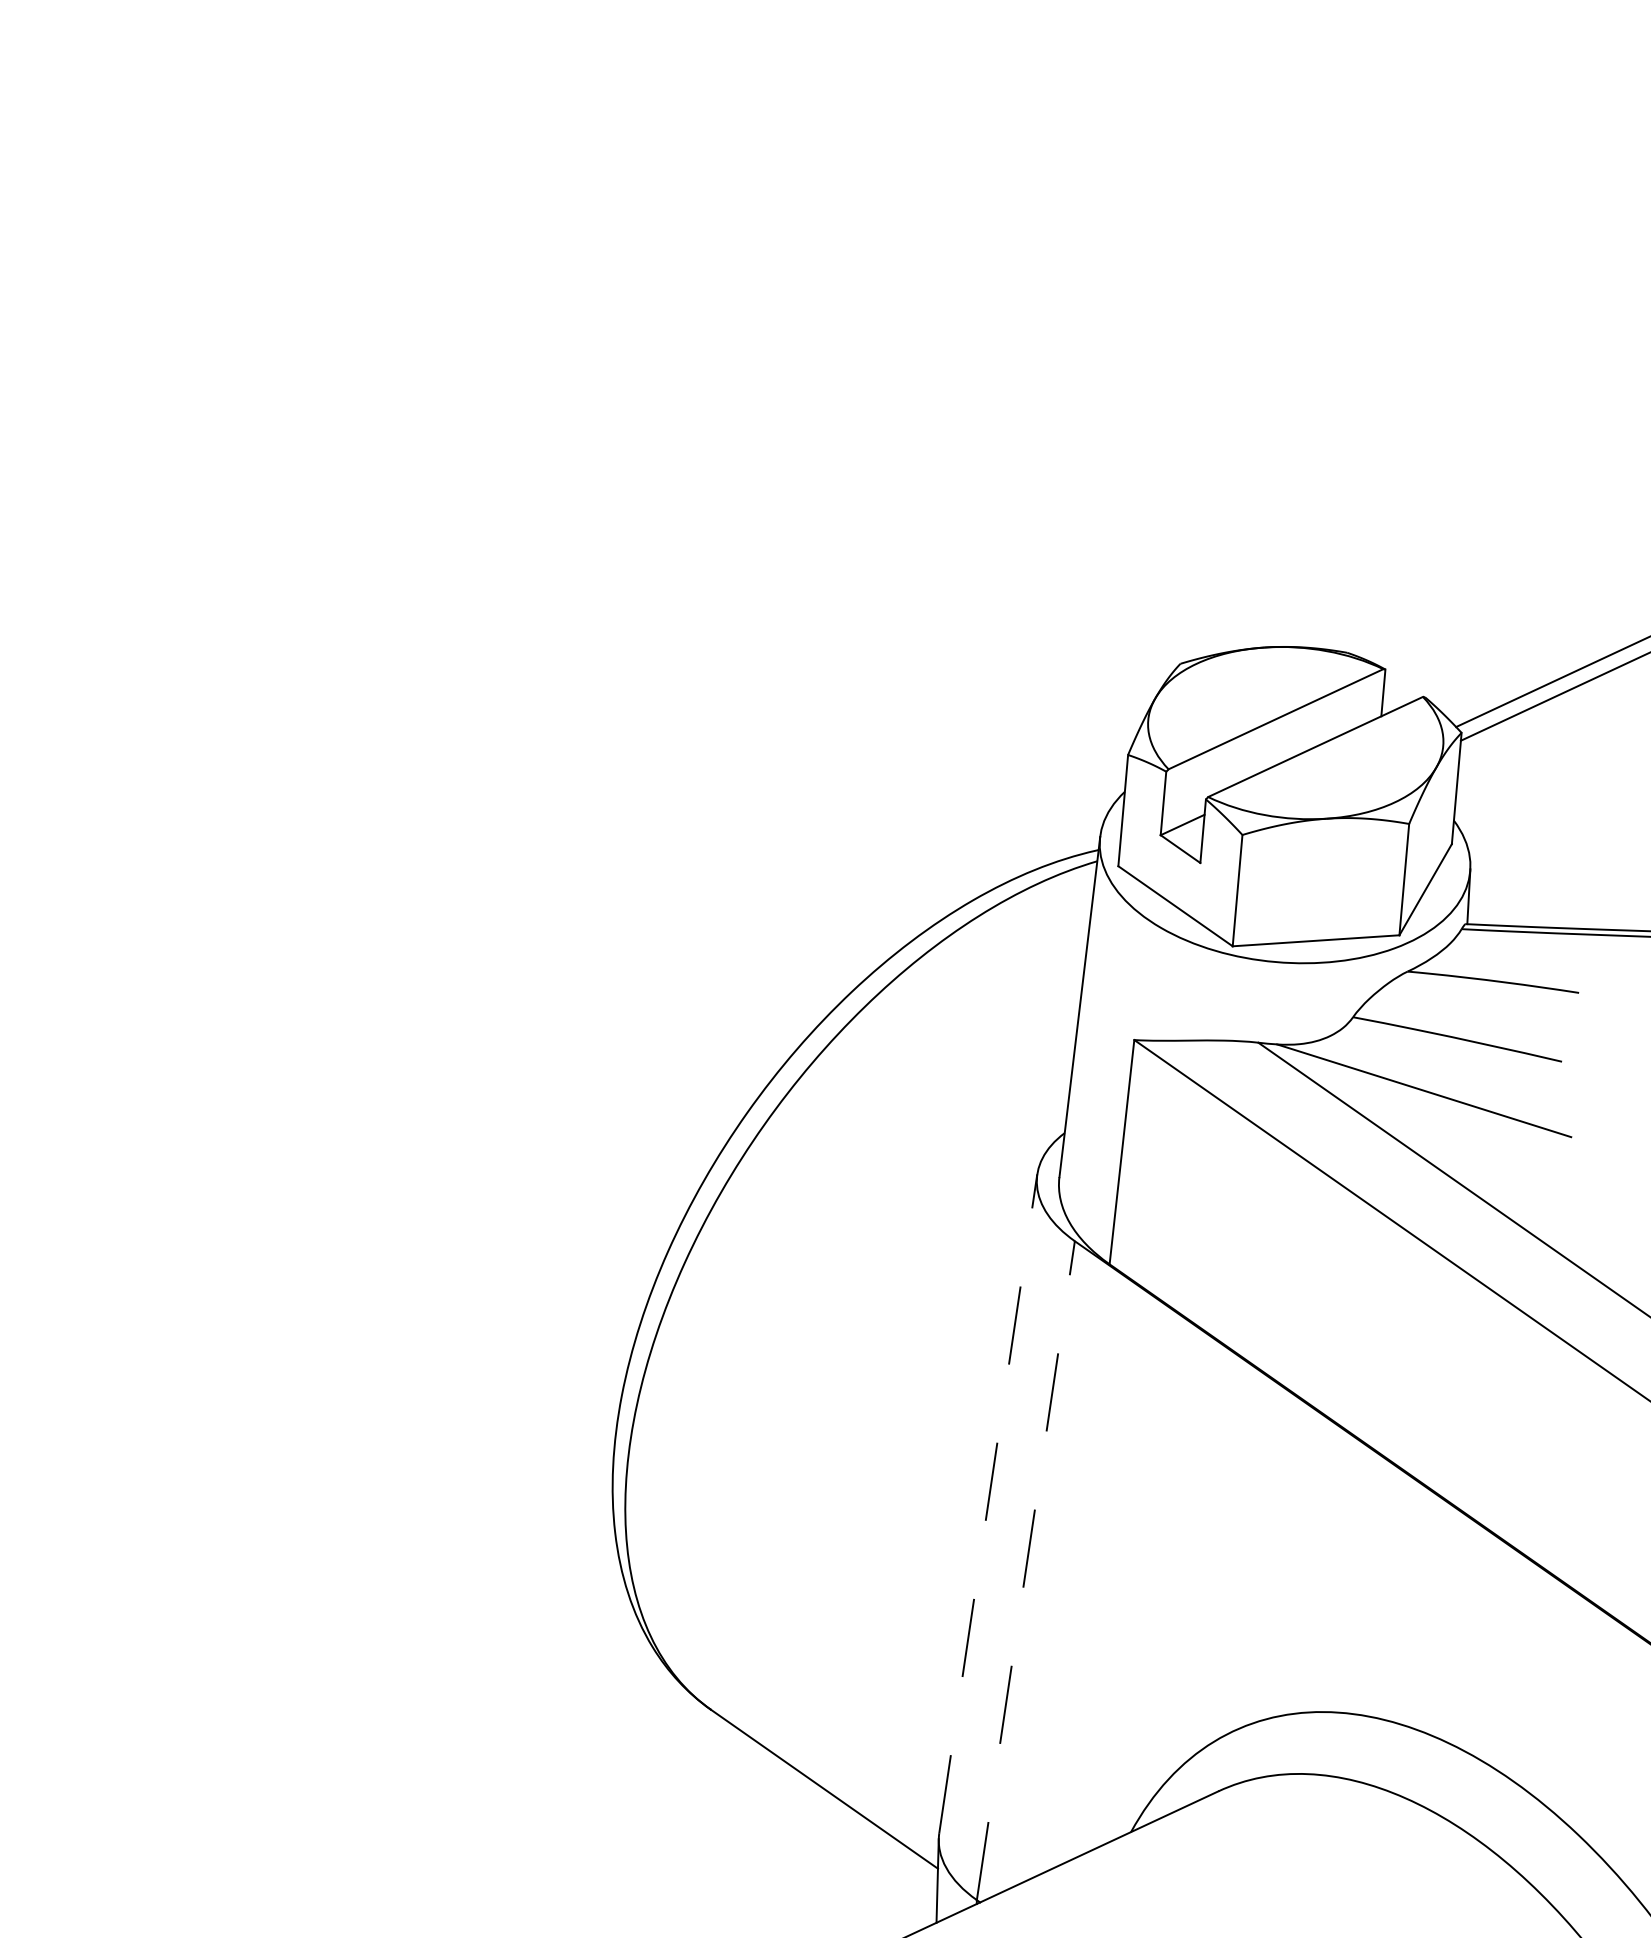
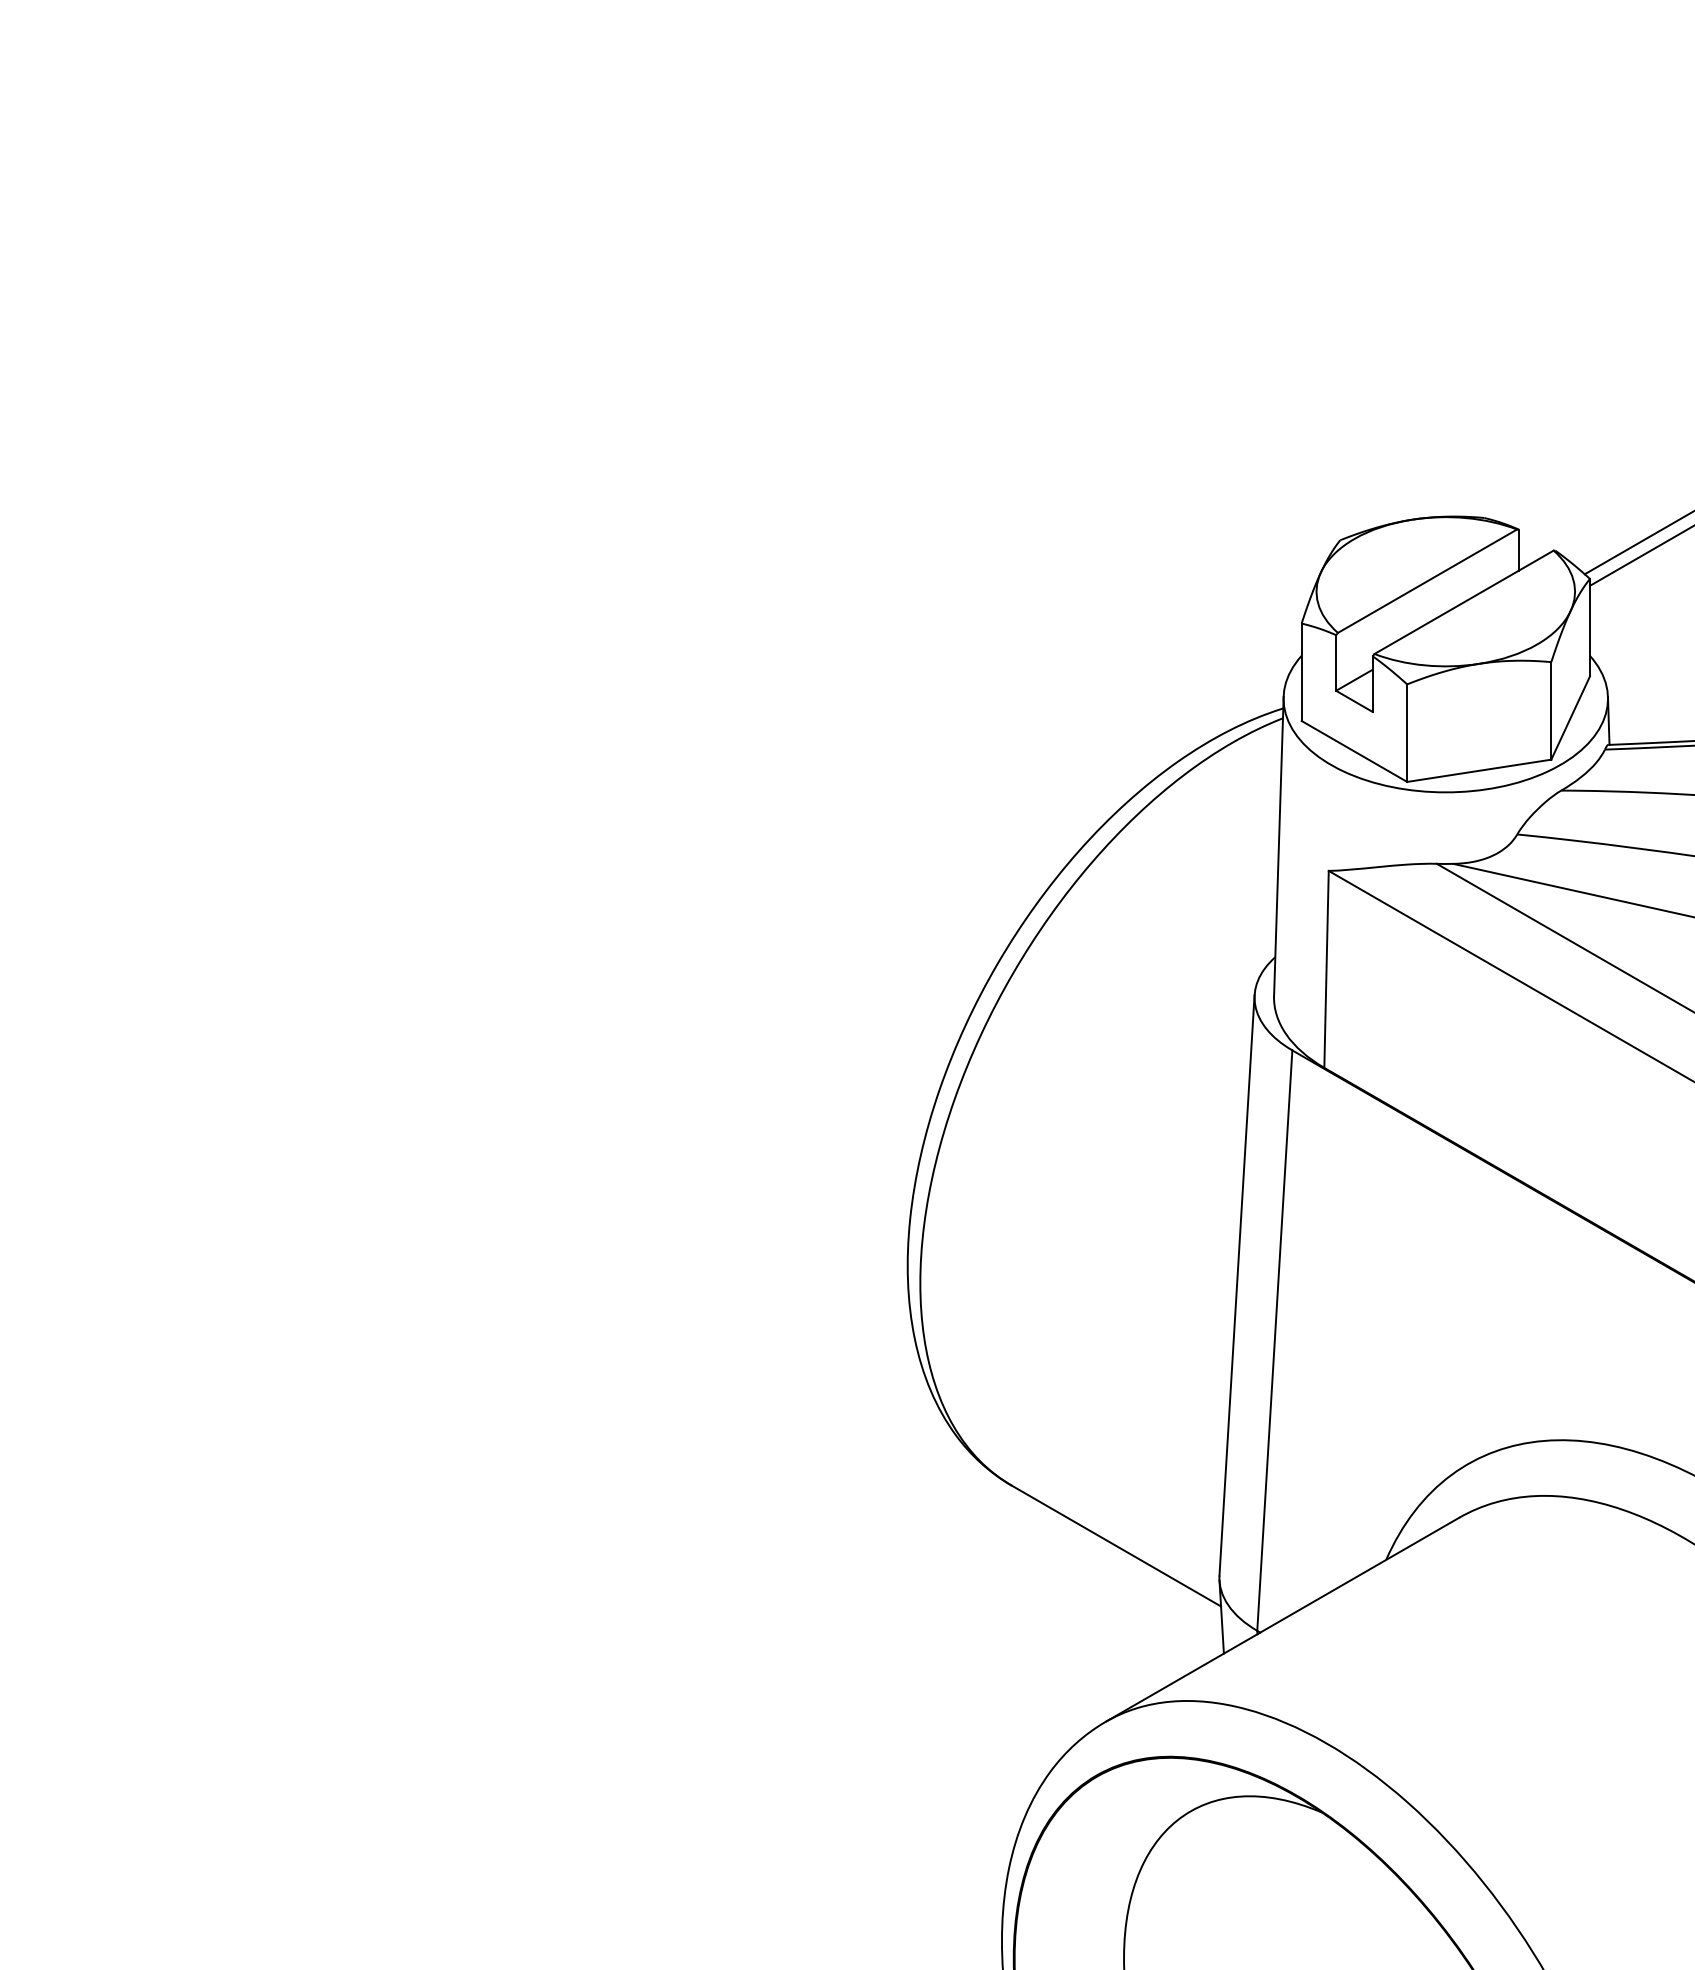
line: (988, 1504) -> (1237, 1285), dashed -> solid
line: (1025, 1570) -> (1274, 1340), dashed -> solid

